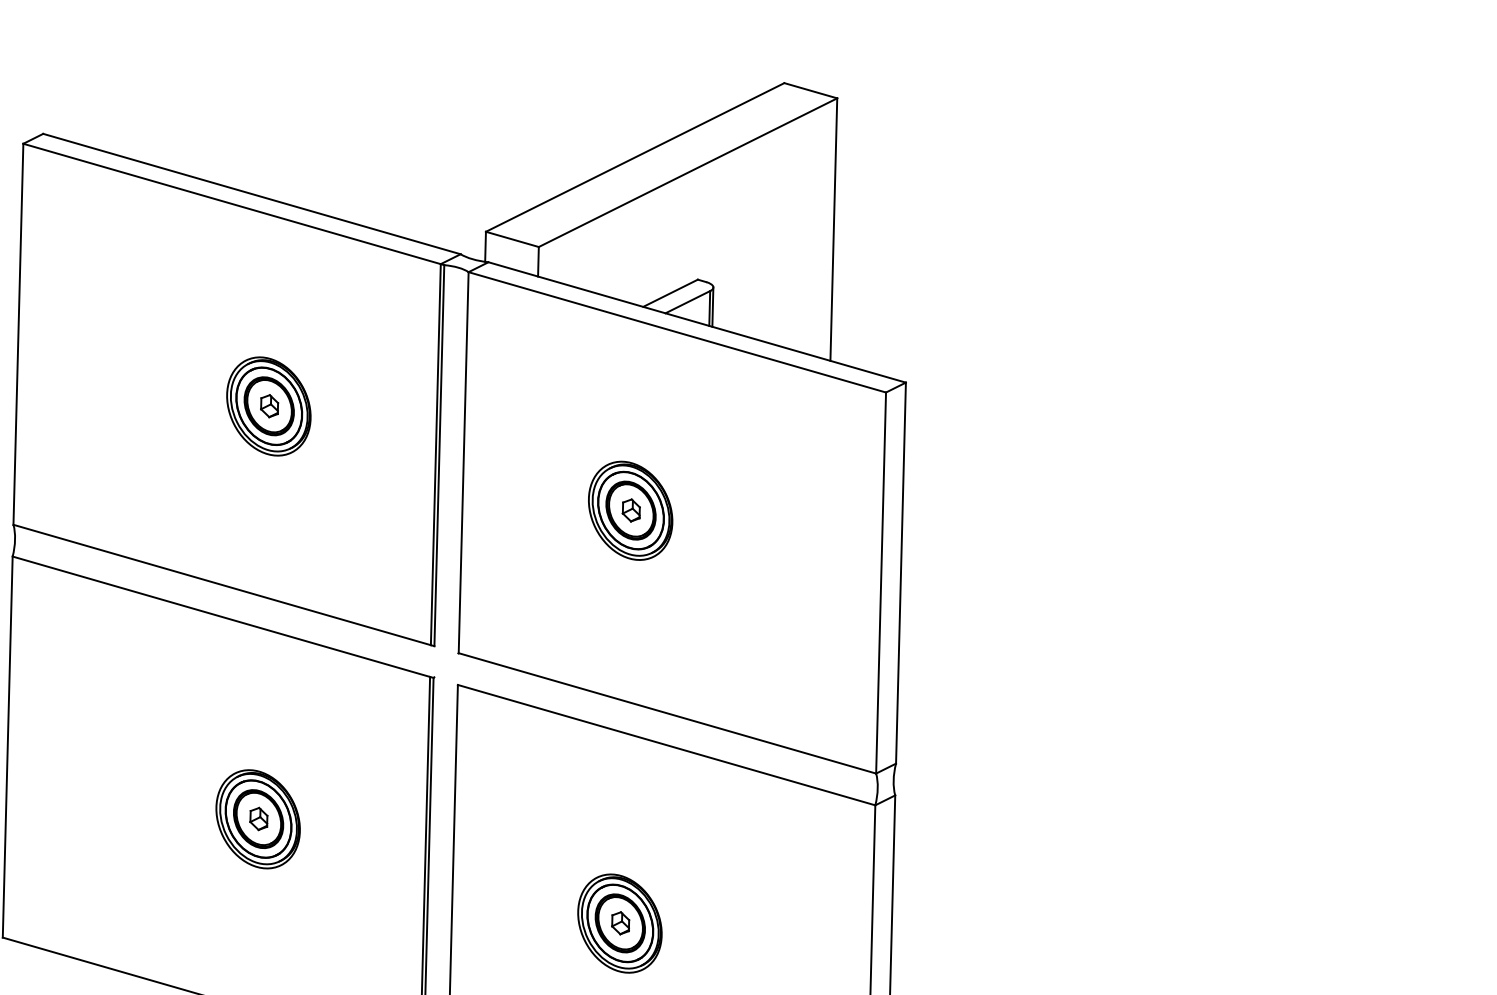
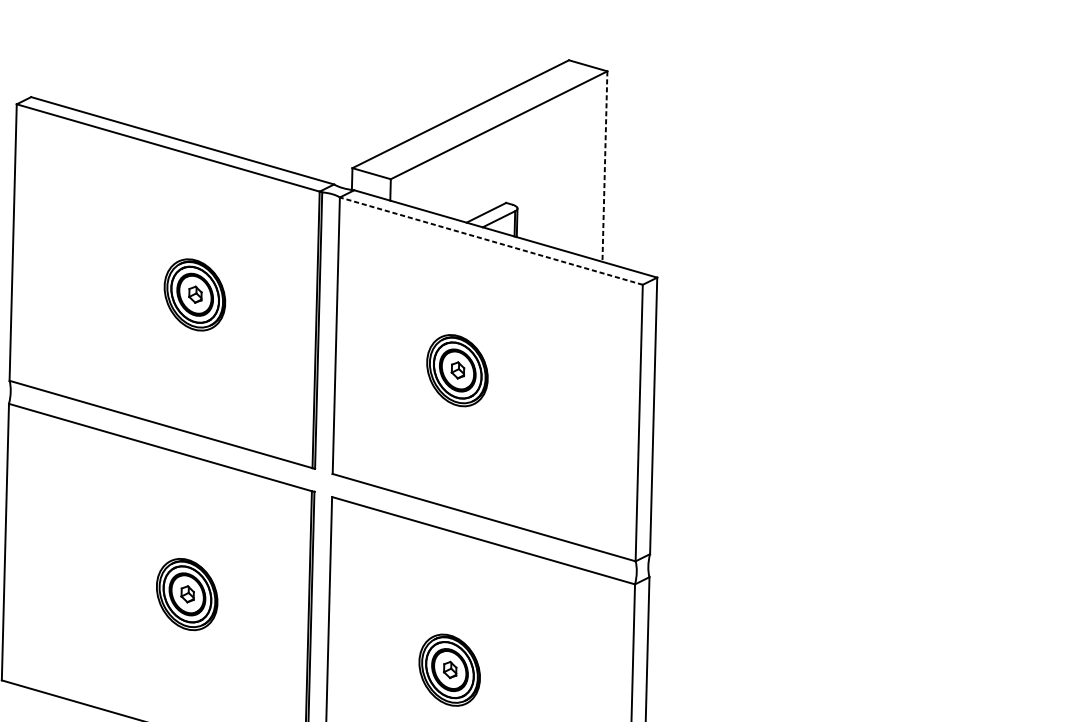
line: (833, 230) -> (604, 167), solid -> dashed
line: (676, 332) -> (490, 241), solid -> dashed

